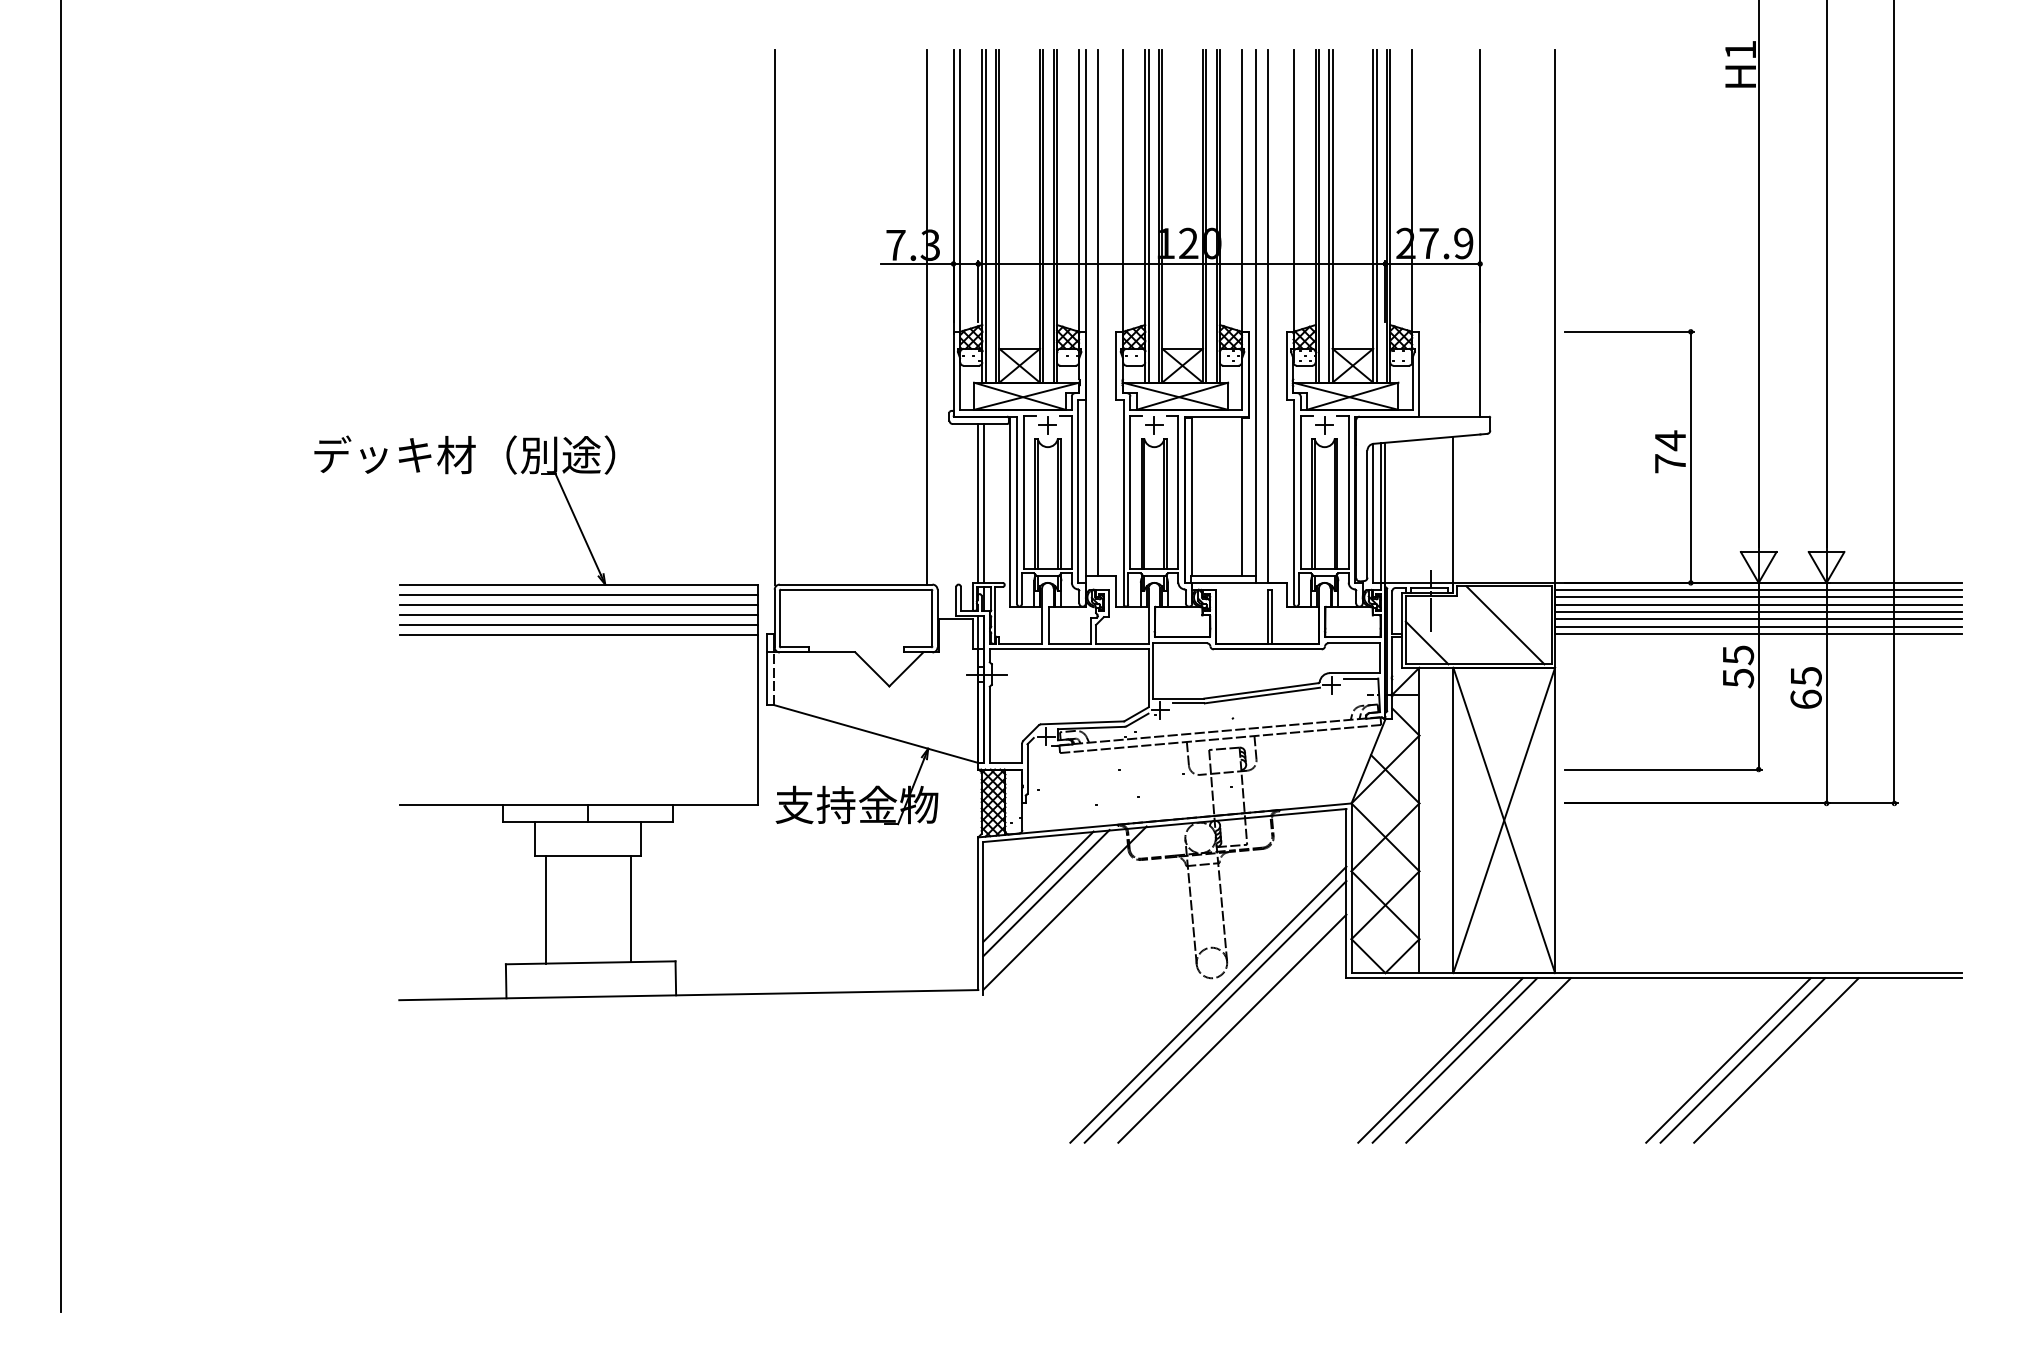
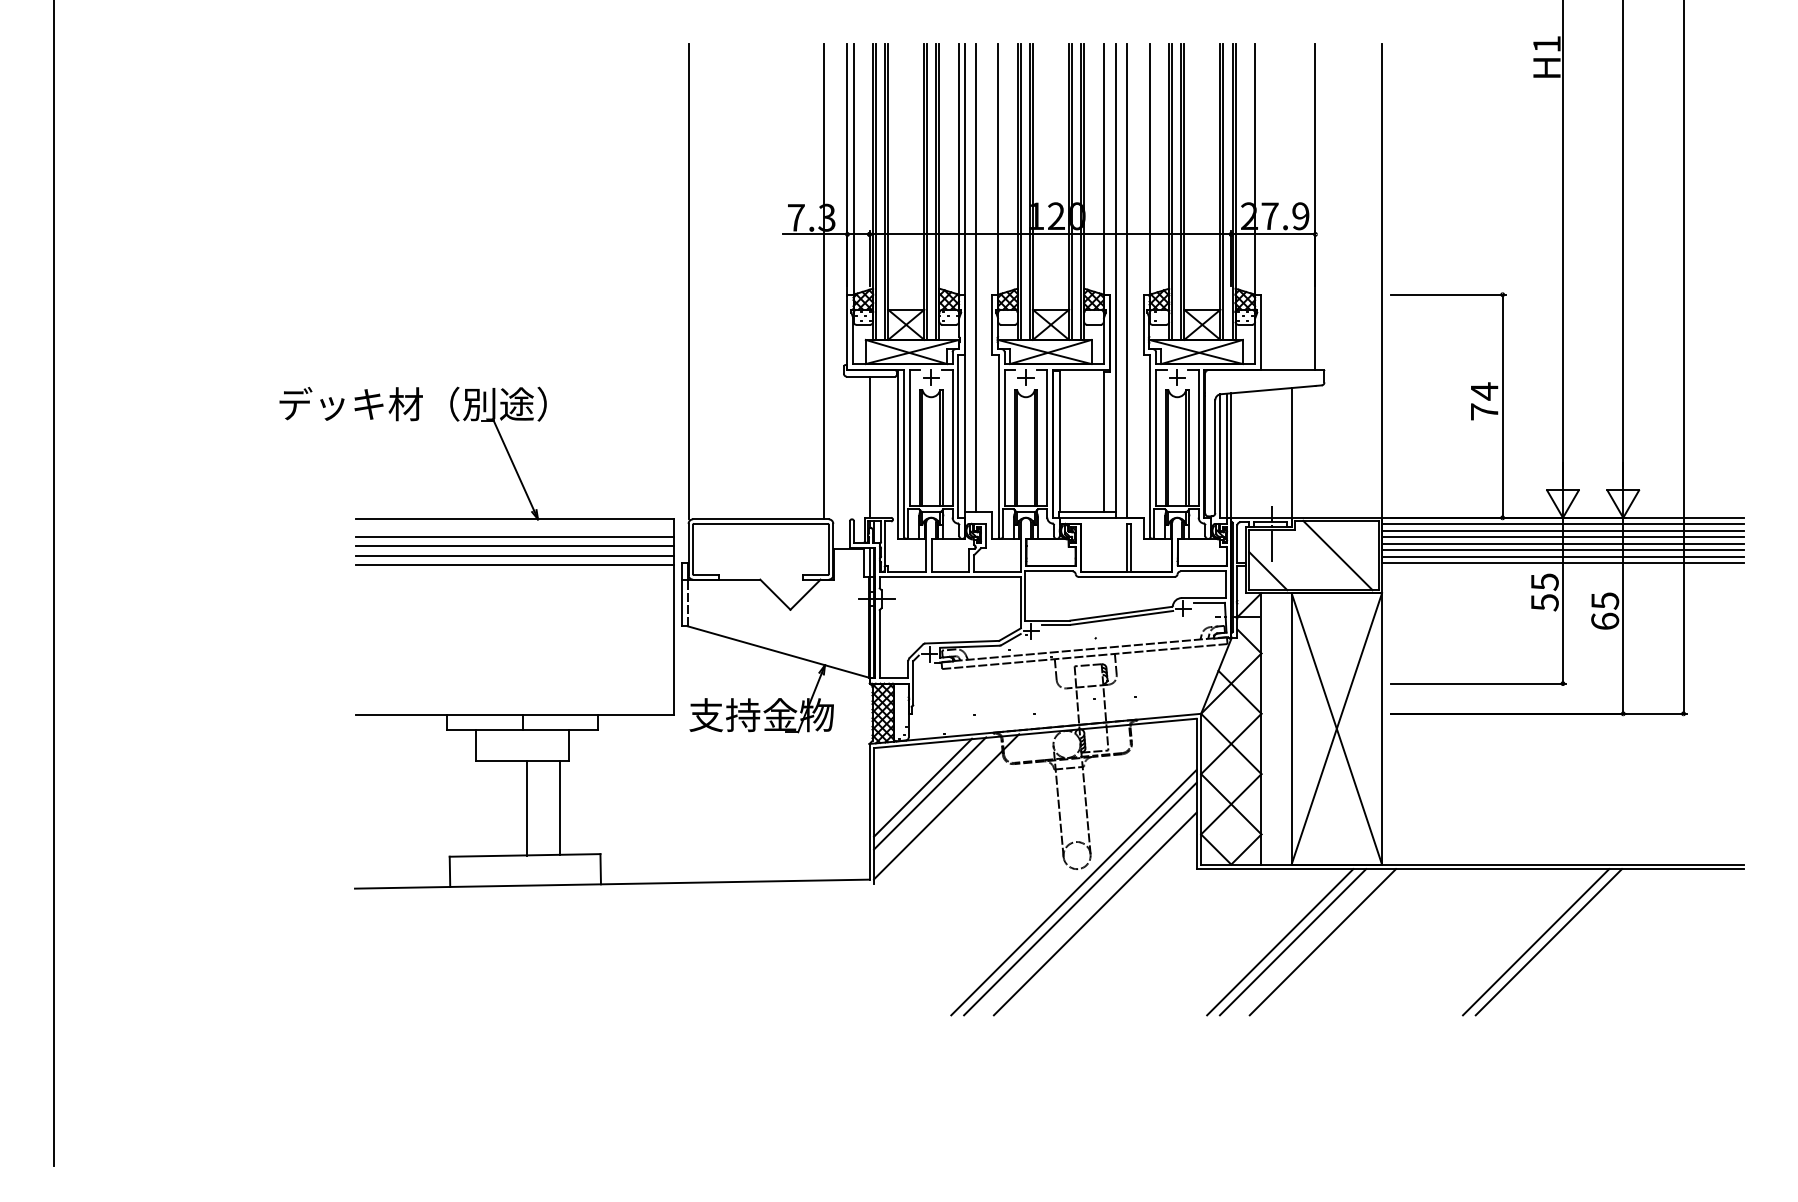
line: (983, 503) -> (874, 447), removed
line: (578, 594) -> (514, 528), removed
line: (545, 909) -> (526, 808), moved
line: (1776, 1060) -> (1578, 942), removed

